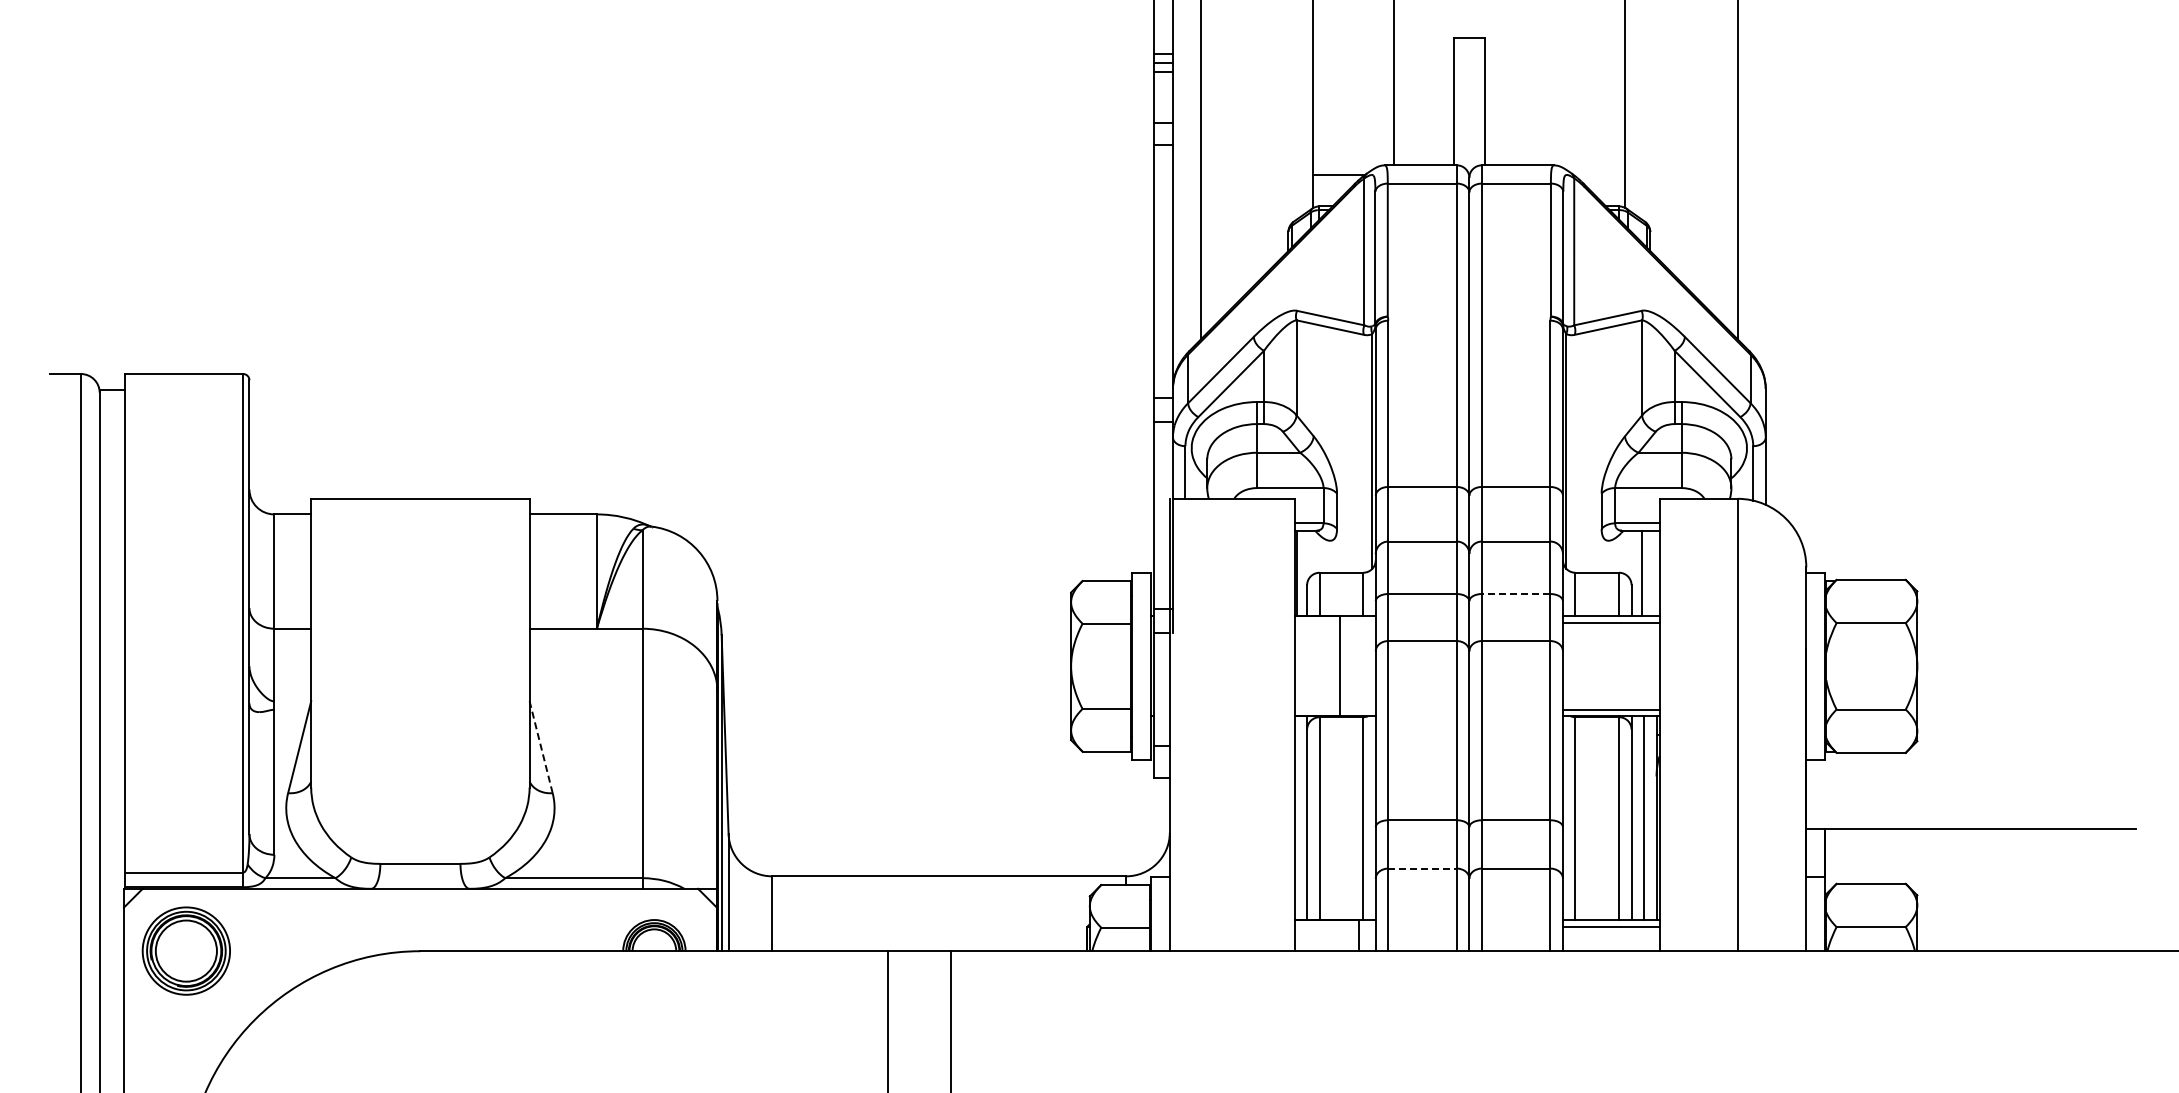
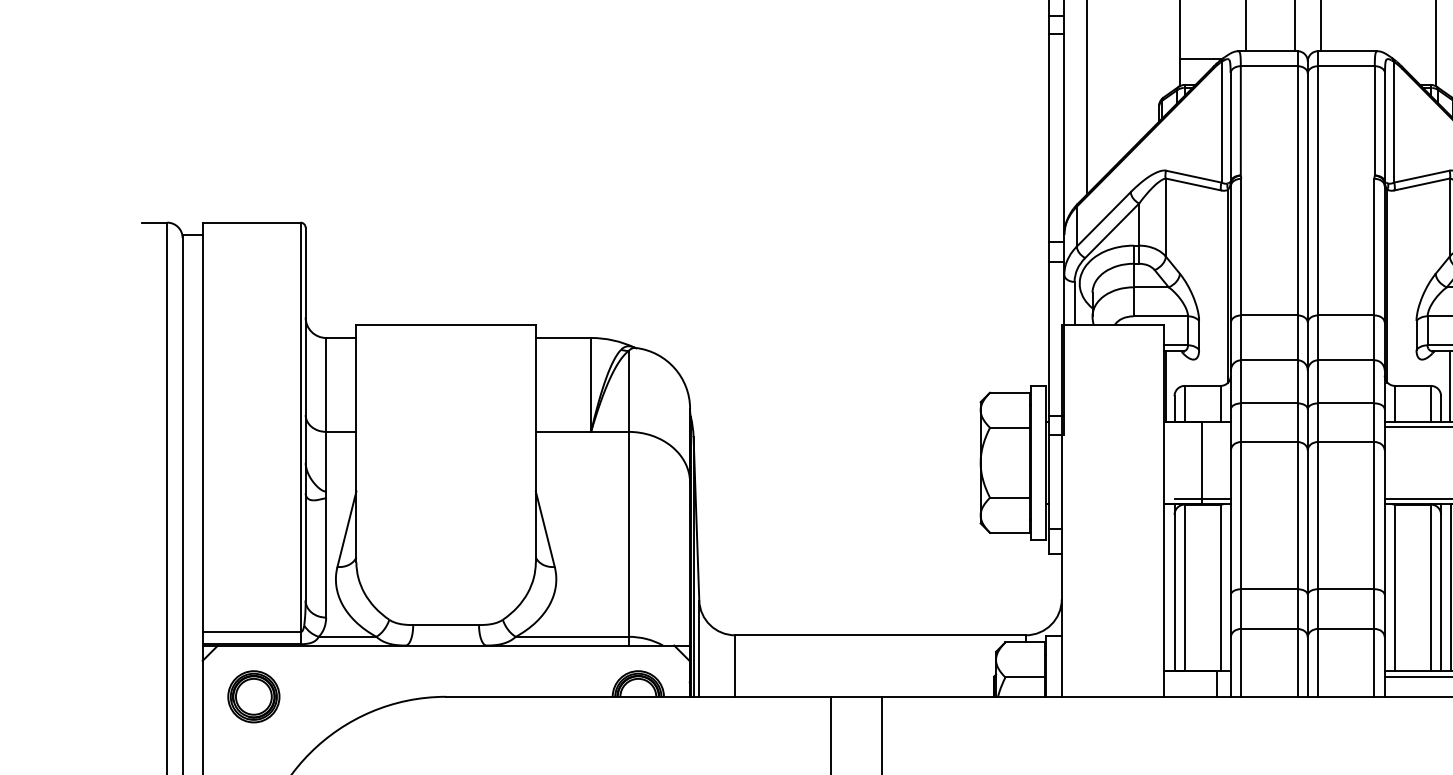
line: (1515, 594) -> (1345, 403), dashed -> solid
line: (1341, 710) -> (1202, 499), added
line: (541, 746) -> (545, 528), dashed -> solid
line: (1423, 868) -> (1270, 628), dashed -> solid
part: (186, 951) -> (253, 697), size x0.71

